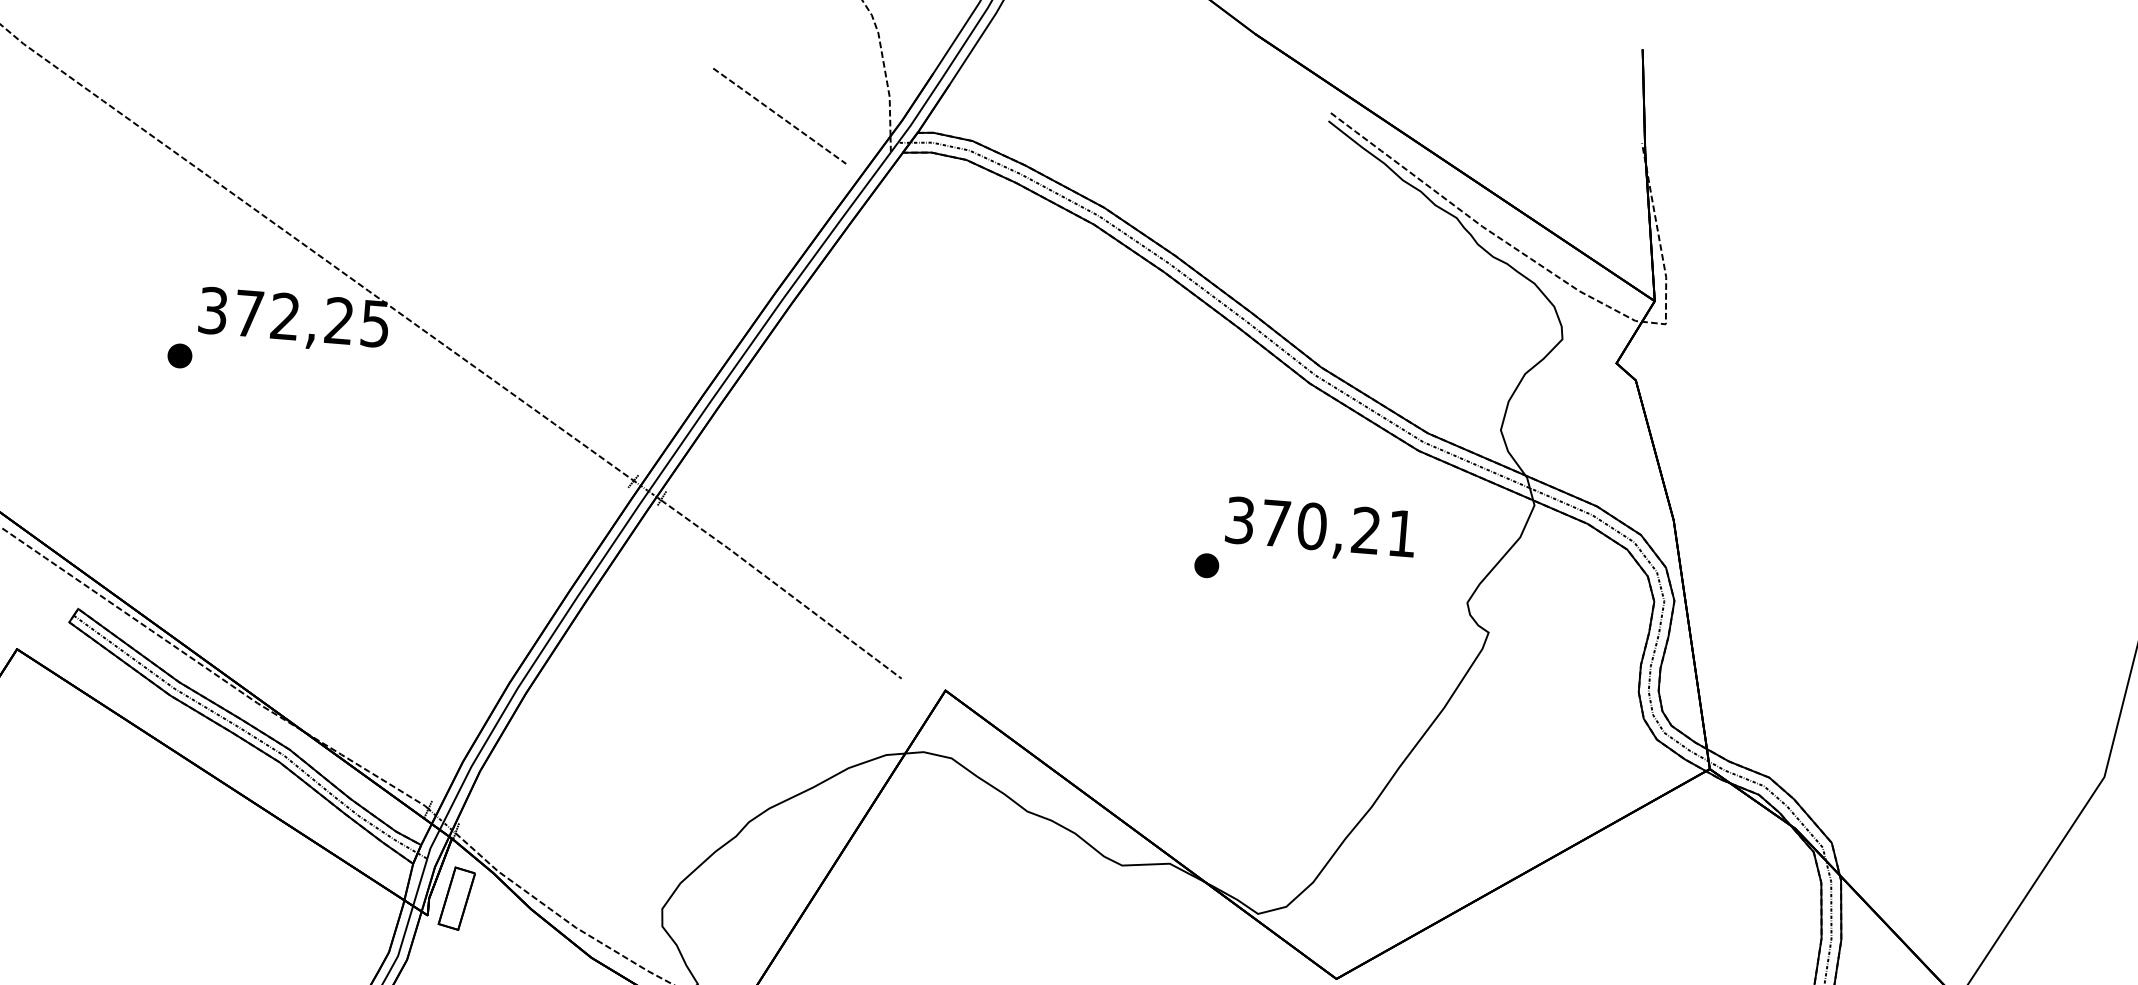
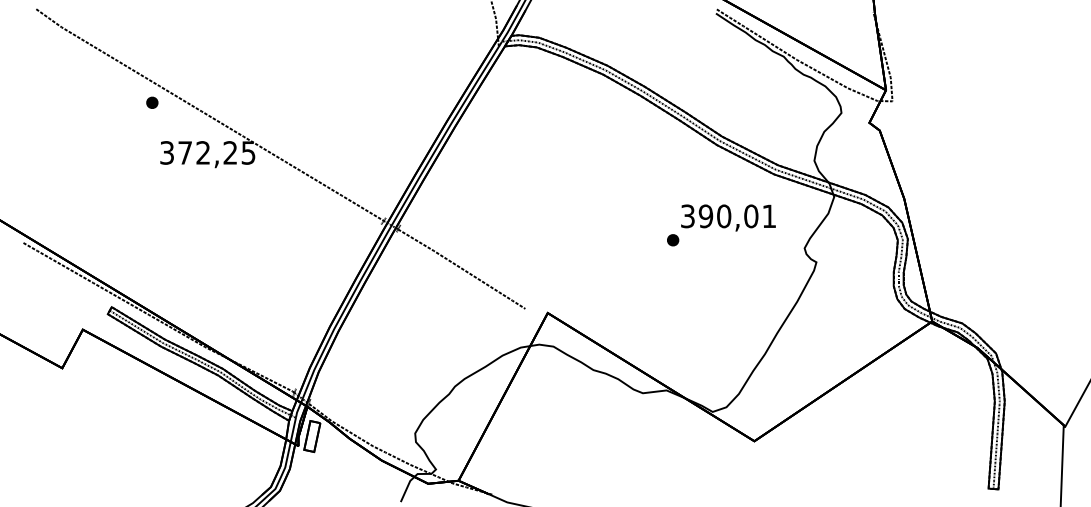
curve: (778, 114) -> (441, 32), removed
part: (180, 355) -> (152, 102), moved
text: (1320, 527) -> (728, 216), 370,21 -> 390,01

